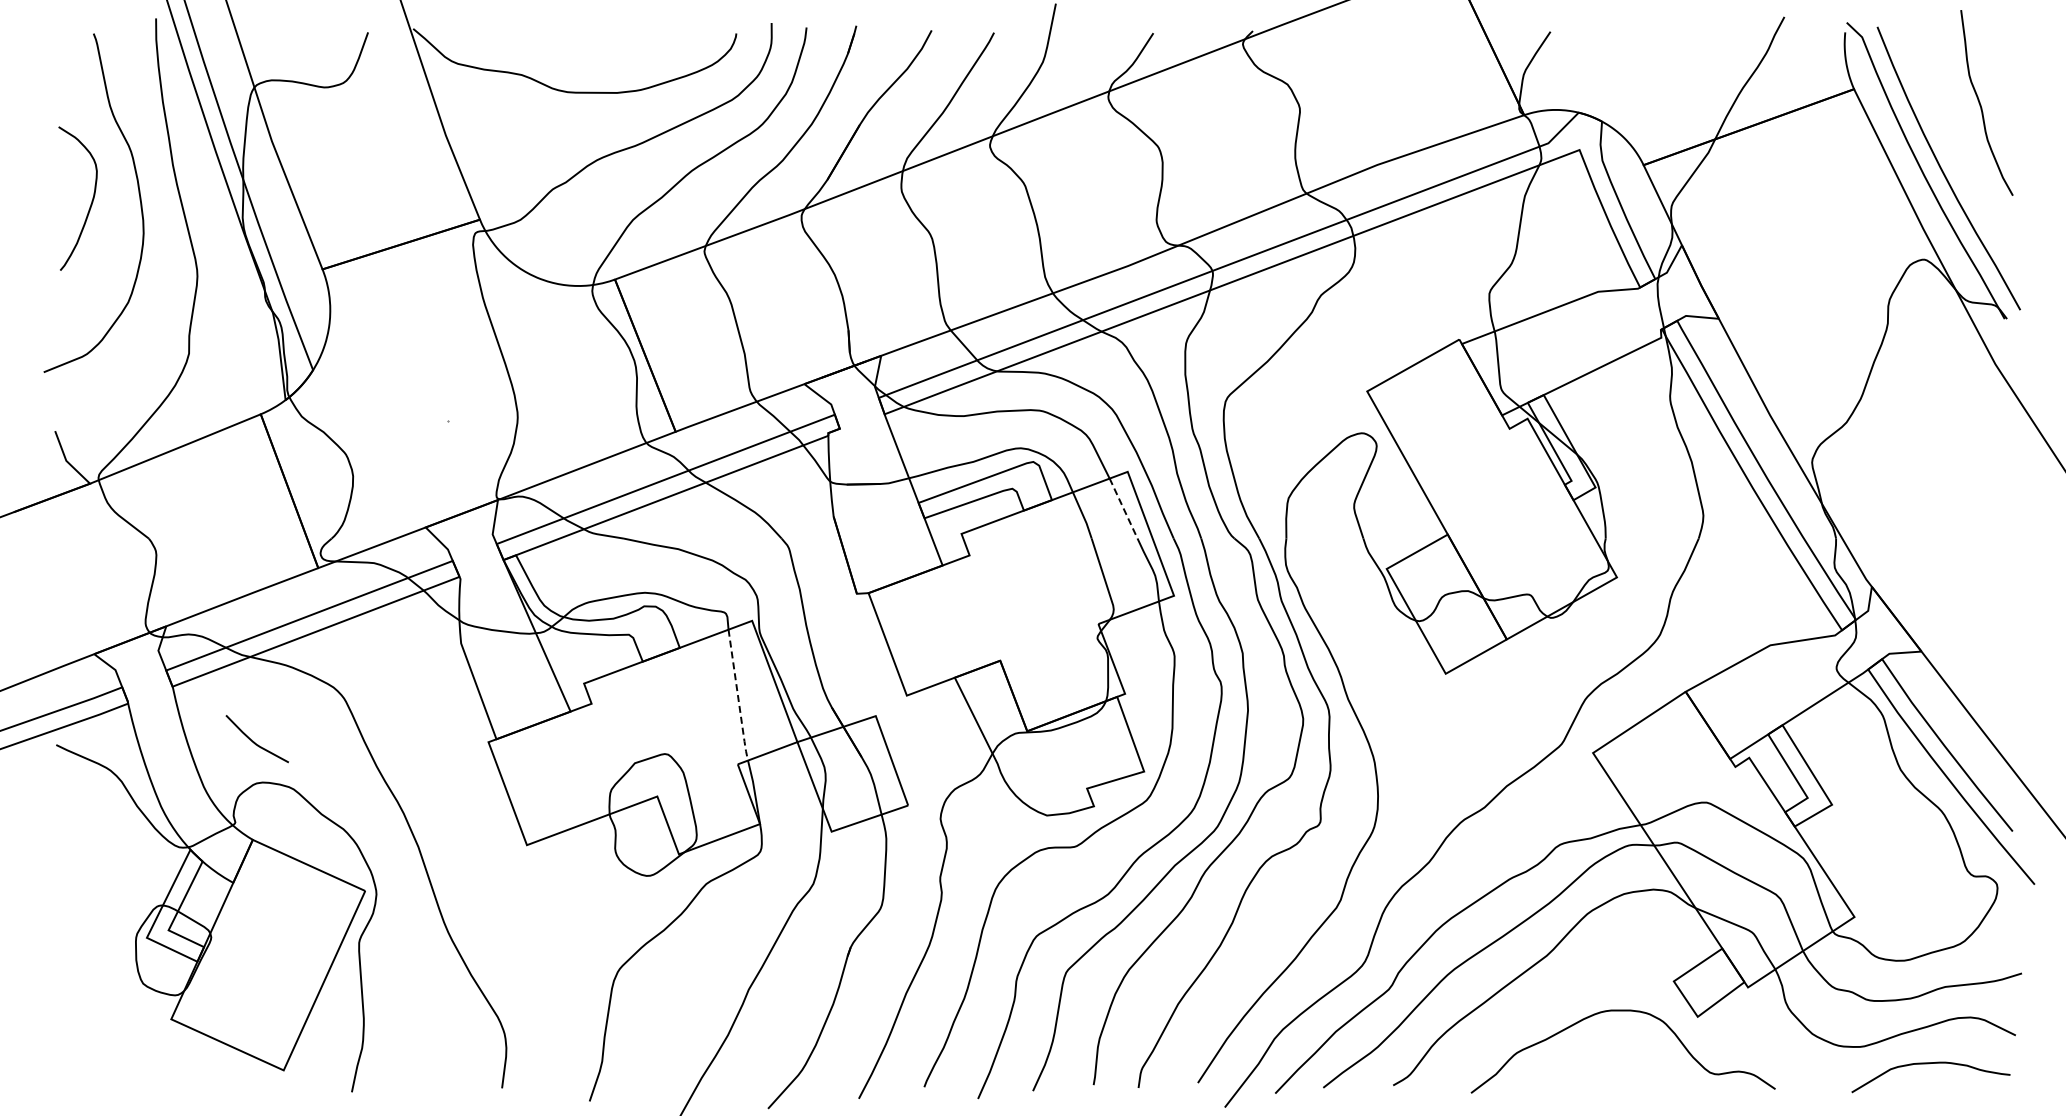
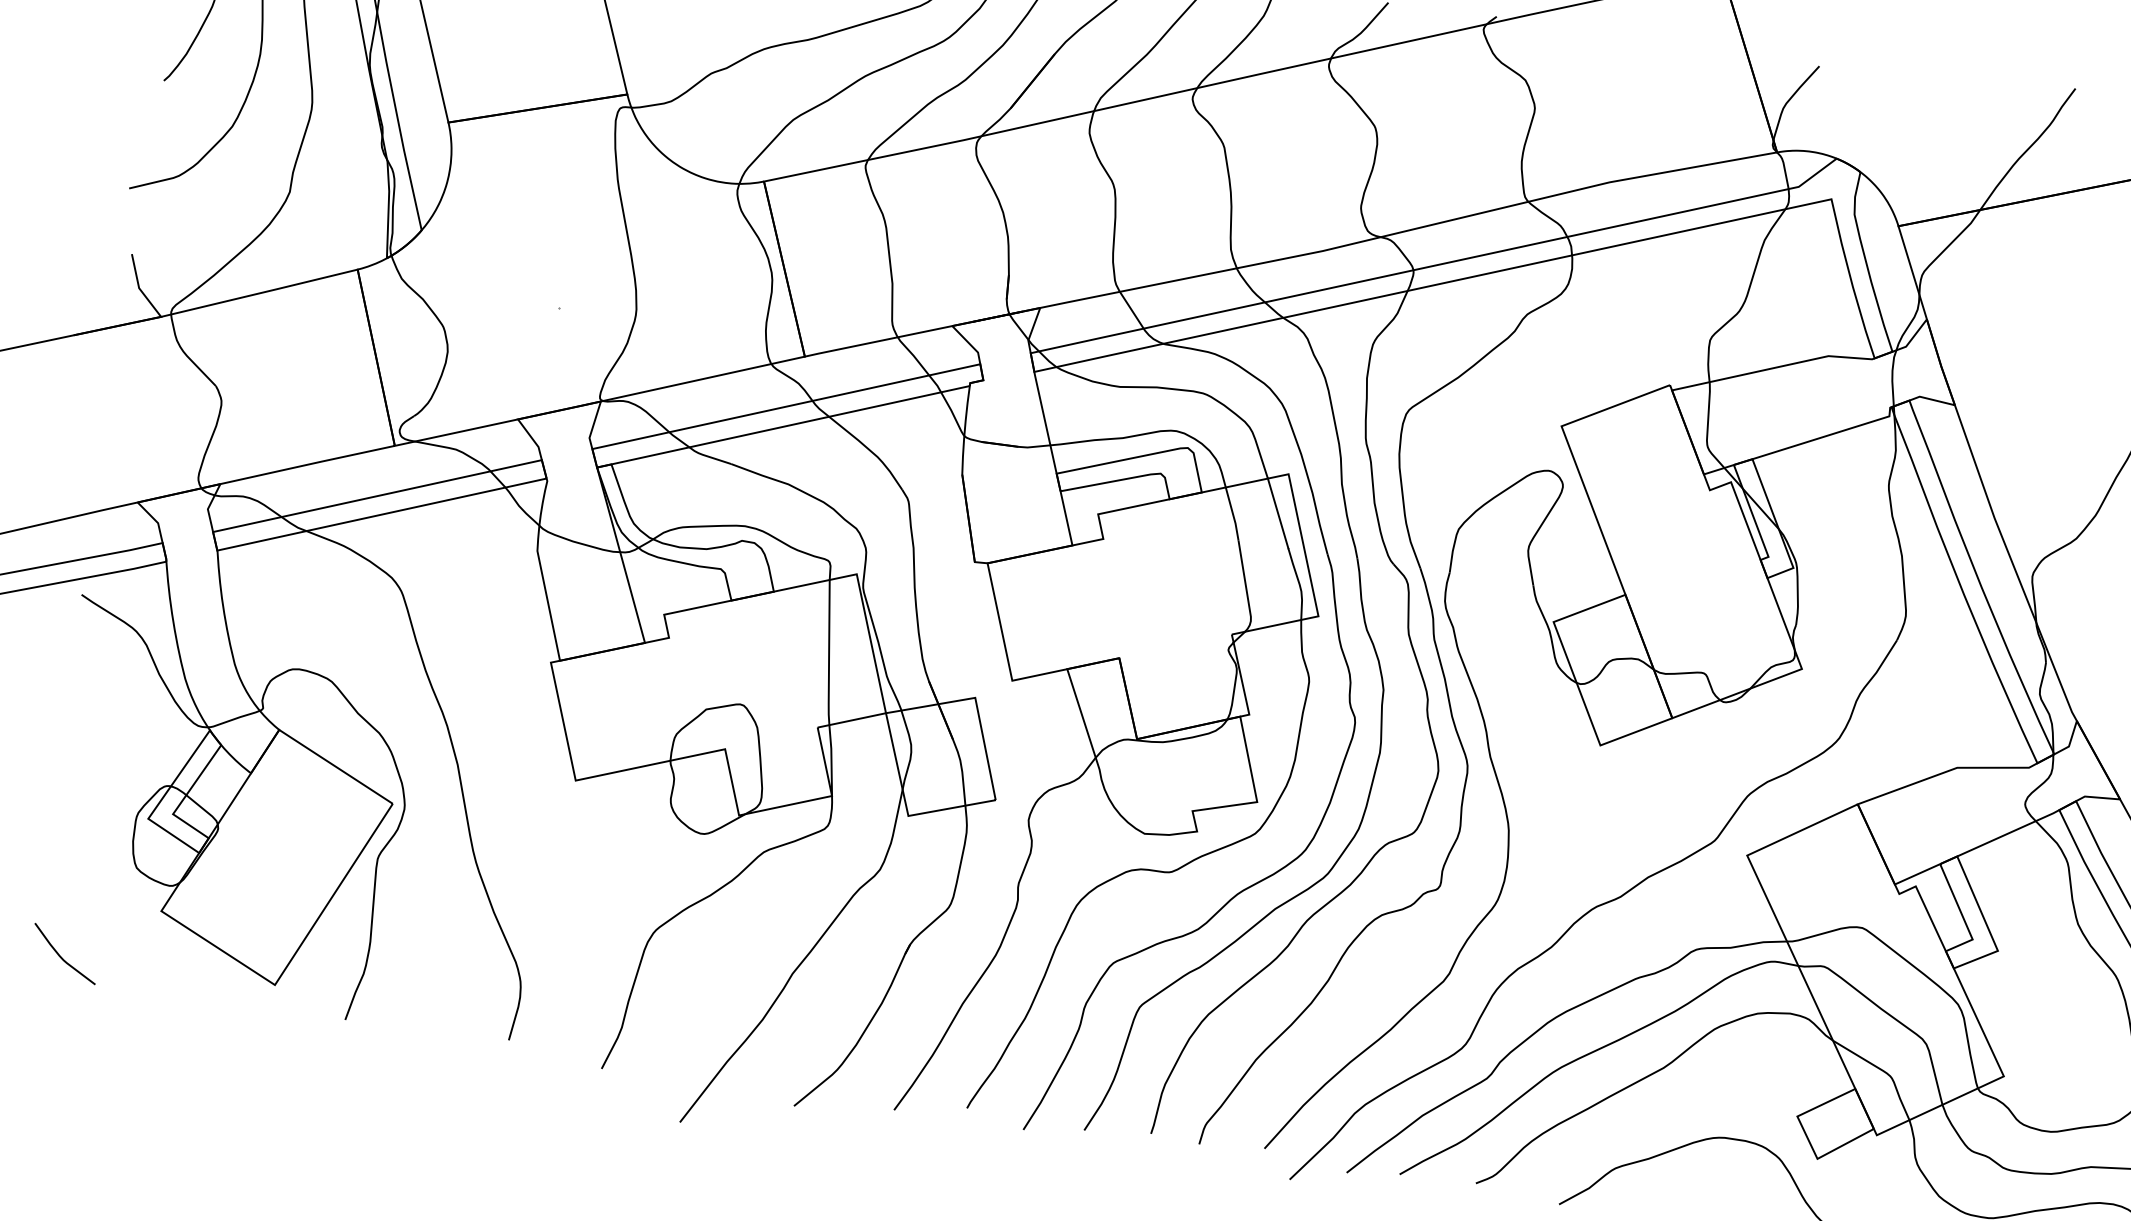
line: (1123, 509) -> (1277, 514), dashed -> solid
line: (738, 696) -> (829, 654), dashed -> solid
curve: (254, 741) -> (61, 956), moved

